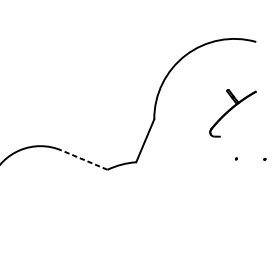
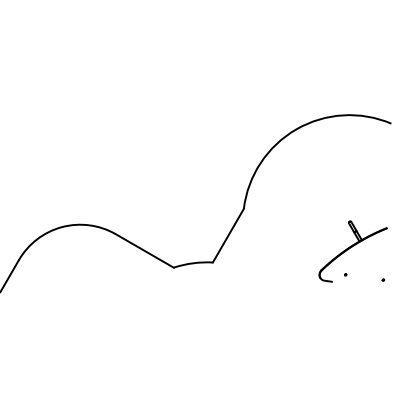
part: (232, 112) -> (352, 251), moved
line: (84, 159) -> (144, 250), dashed -> solid

